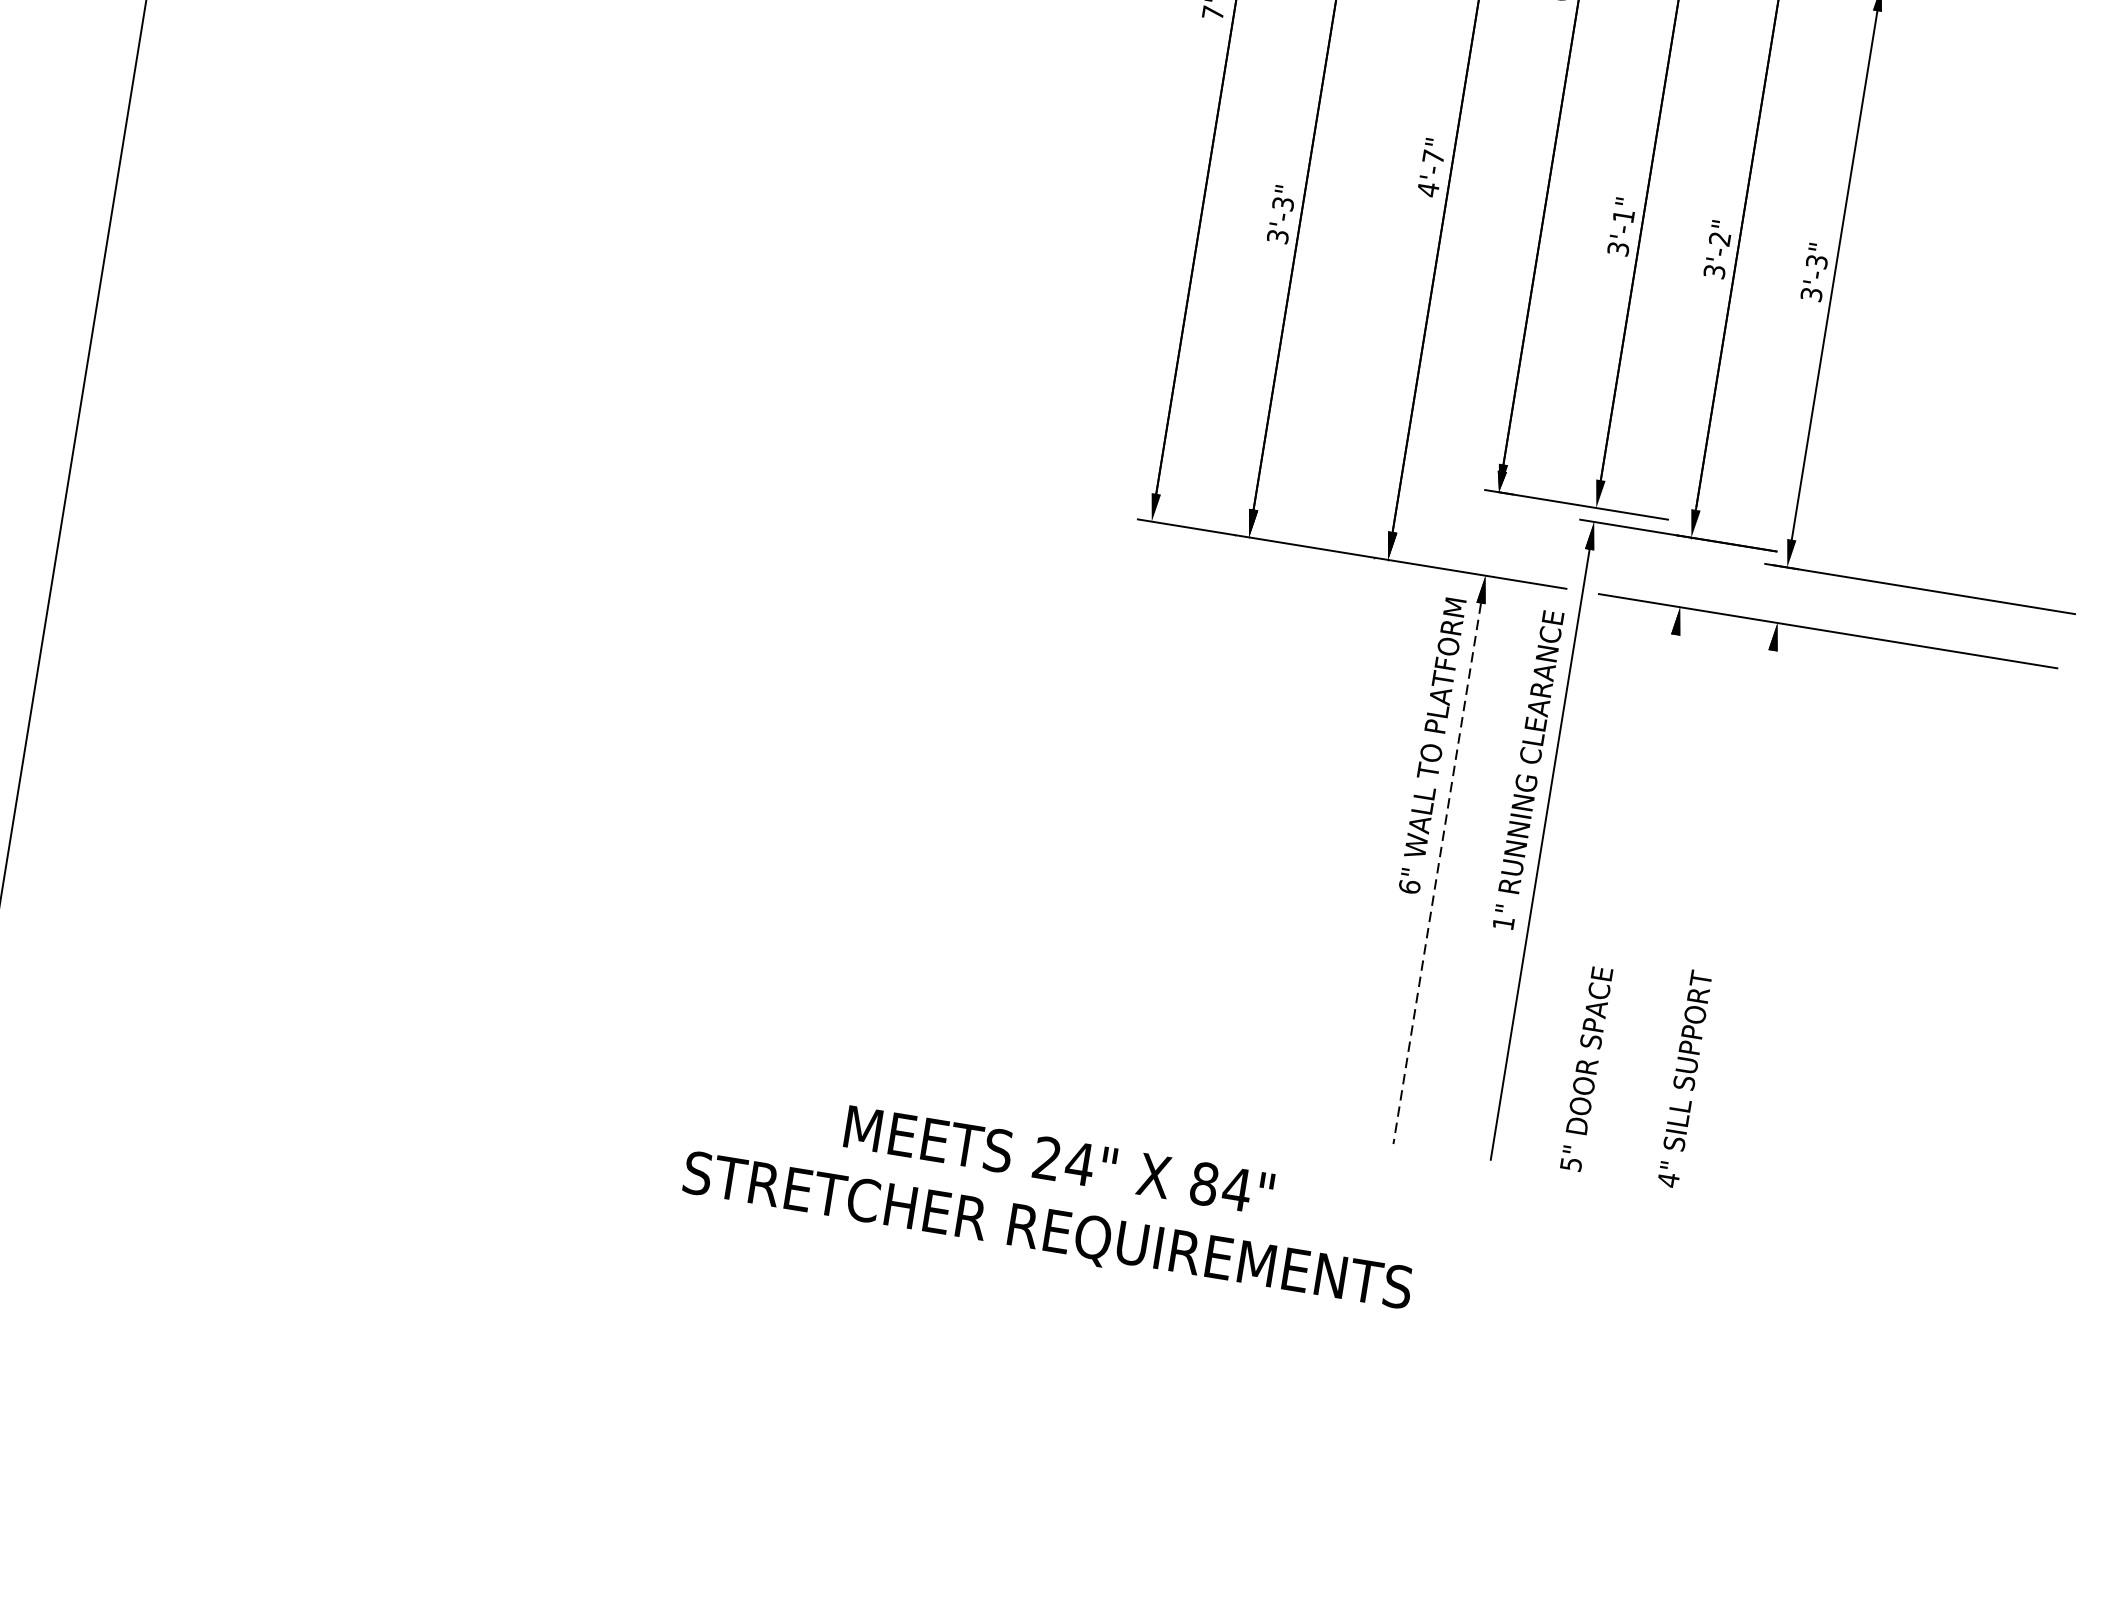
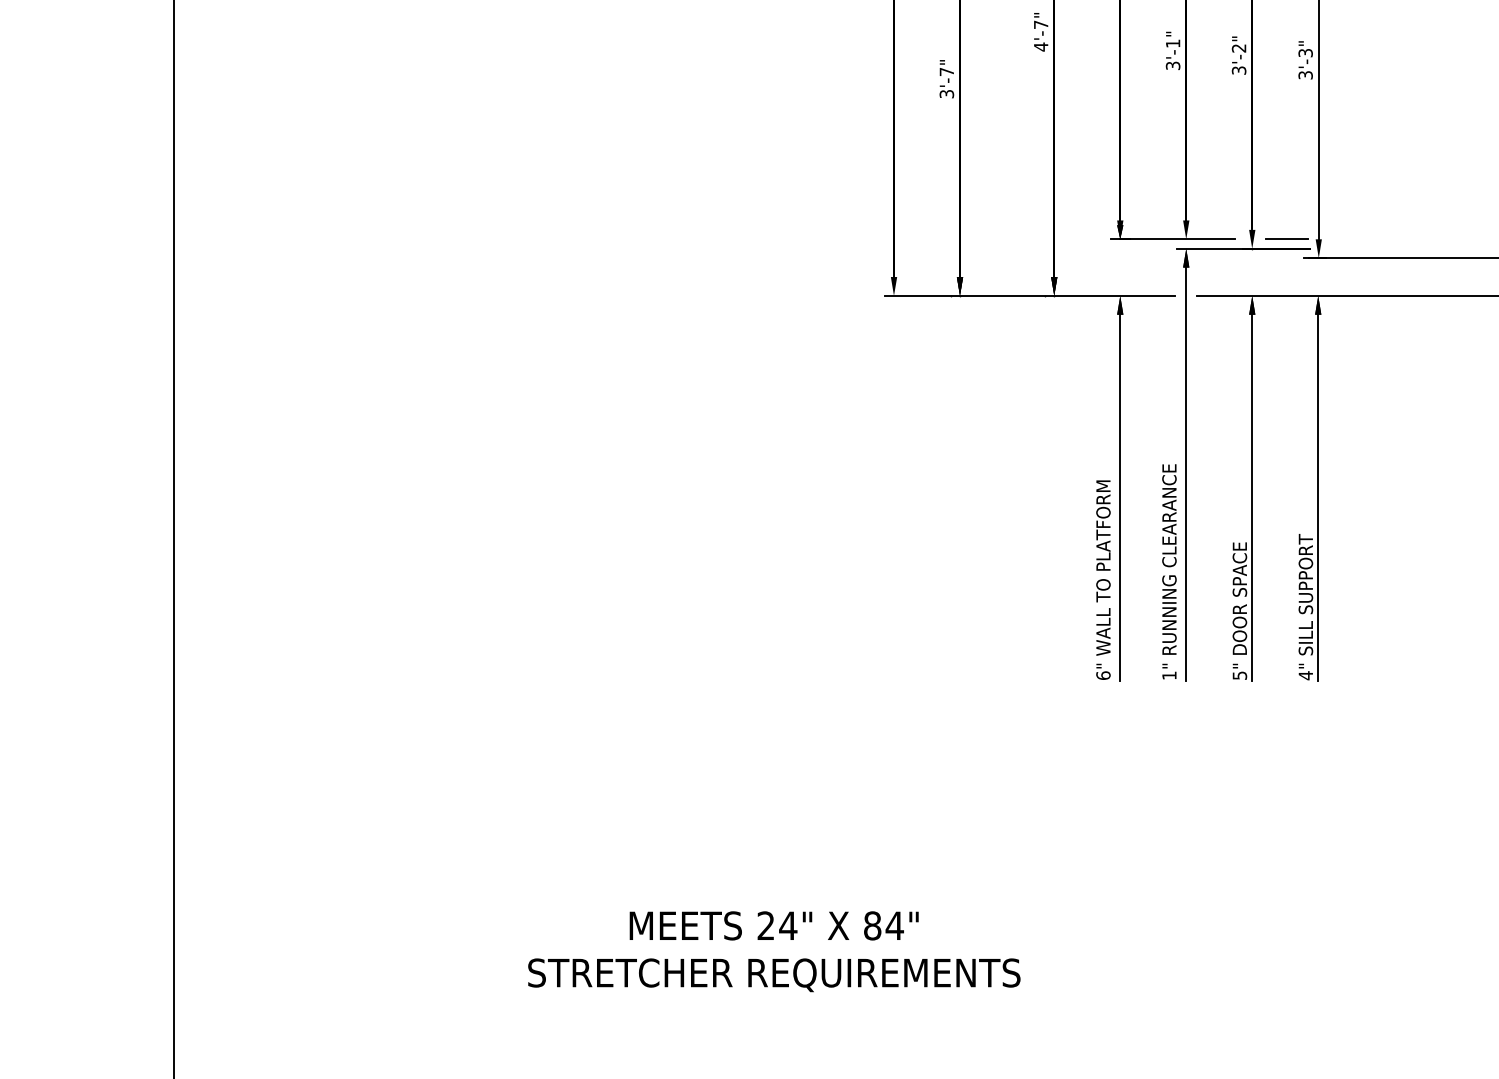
text: (1282, 203) -> (946, 71), 3'-3" -> 3'-7"
line: (1744, 532) -> (1286, 239), added
text: (1432, 745) -> (1103, 579), moved
text: (1528, 769) -> (1169, 571), moved
line: (1437, 874) -> (1120, 498), dashed -> solid
line: (1632, 904) -> (1252, 497), added
line: (1729, 920) -> (1318, 497), added
text: (1053, 1198) -> (774, 951), moved

